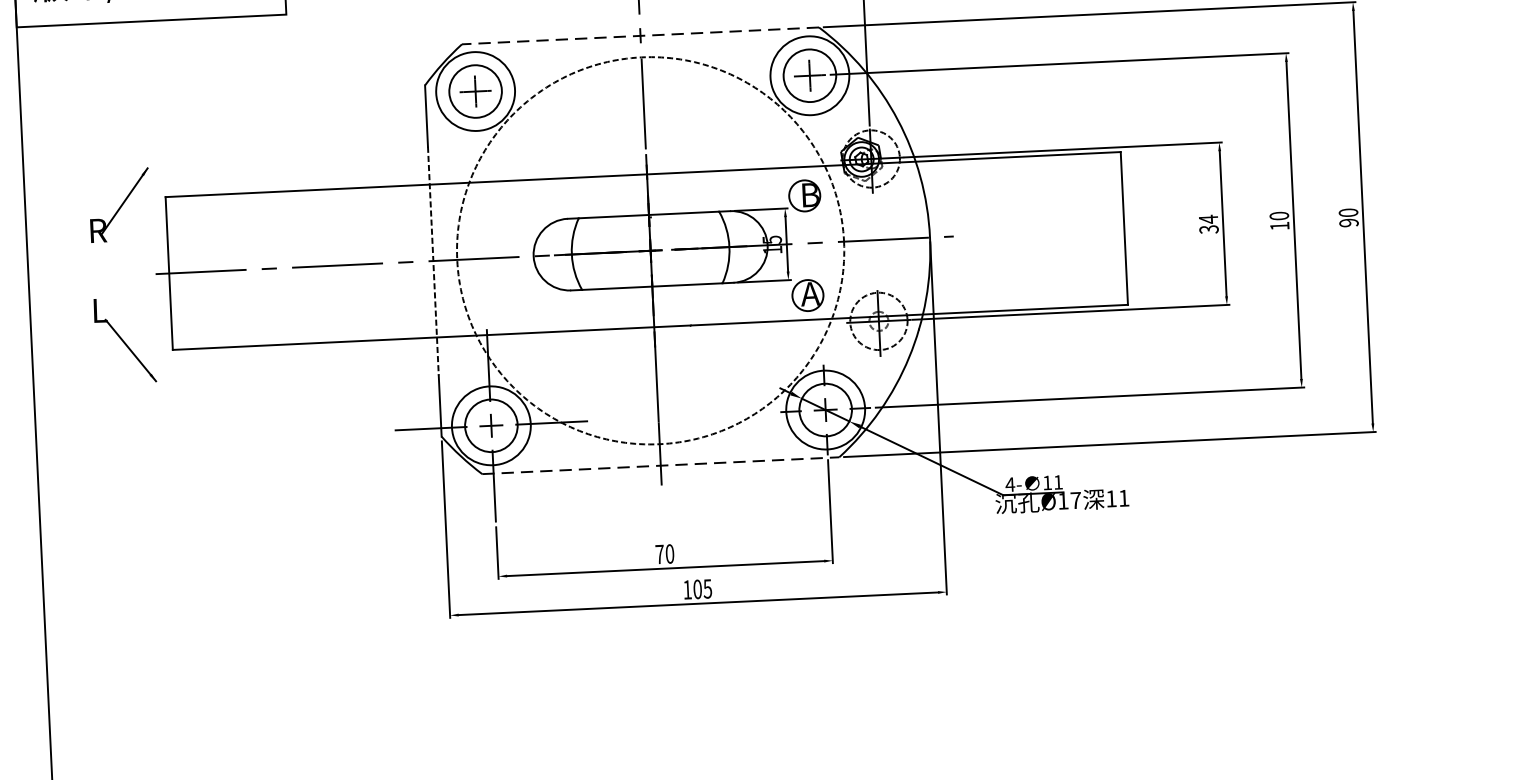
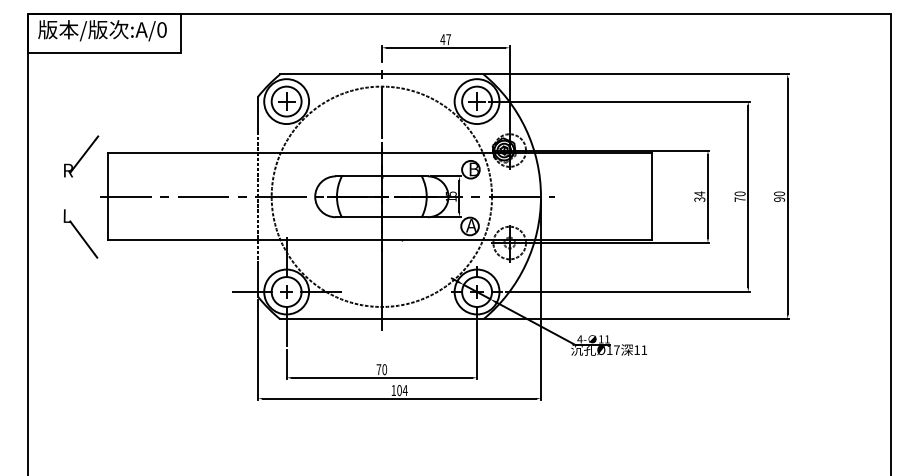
line: (639, 36) -> (381, 74), dashed -> solid
text: (1278, 225) -> (739, 199), 10 -> 70
line: (660, 466) -> (381, 319), dashed -> solid
text: (706, 588) -> (404, 390), 105 -> 104

